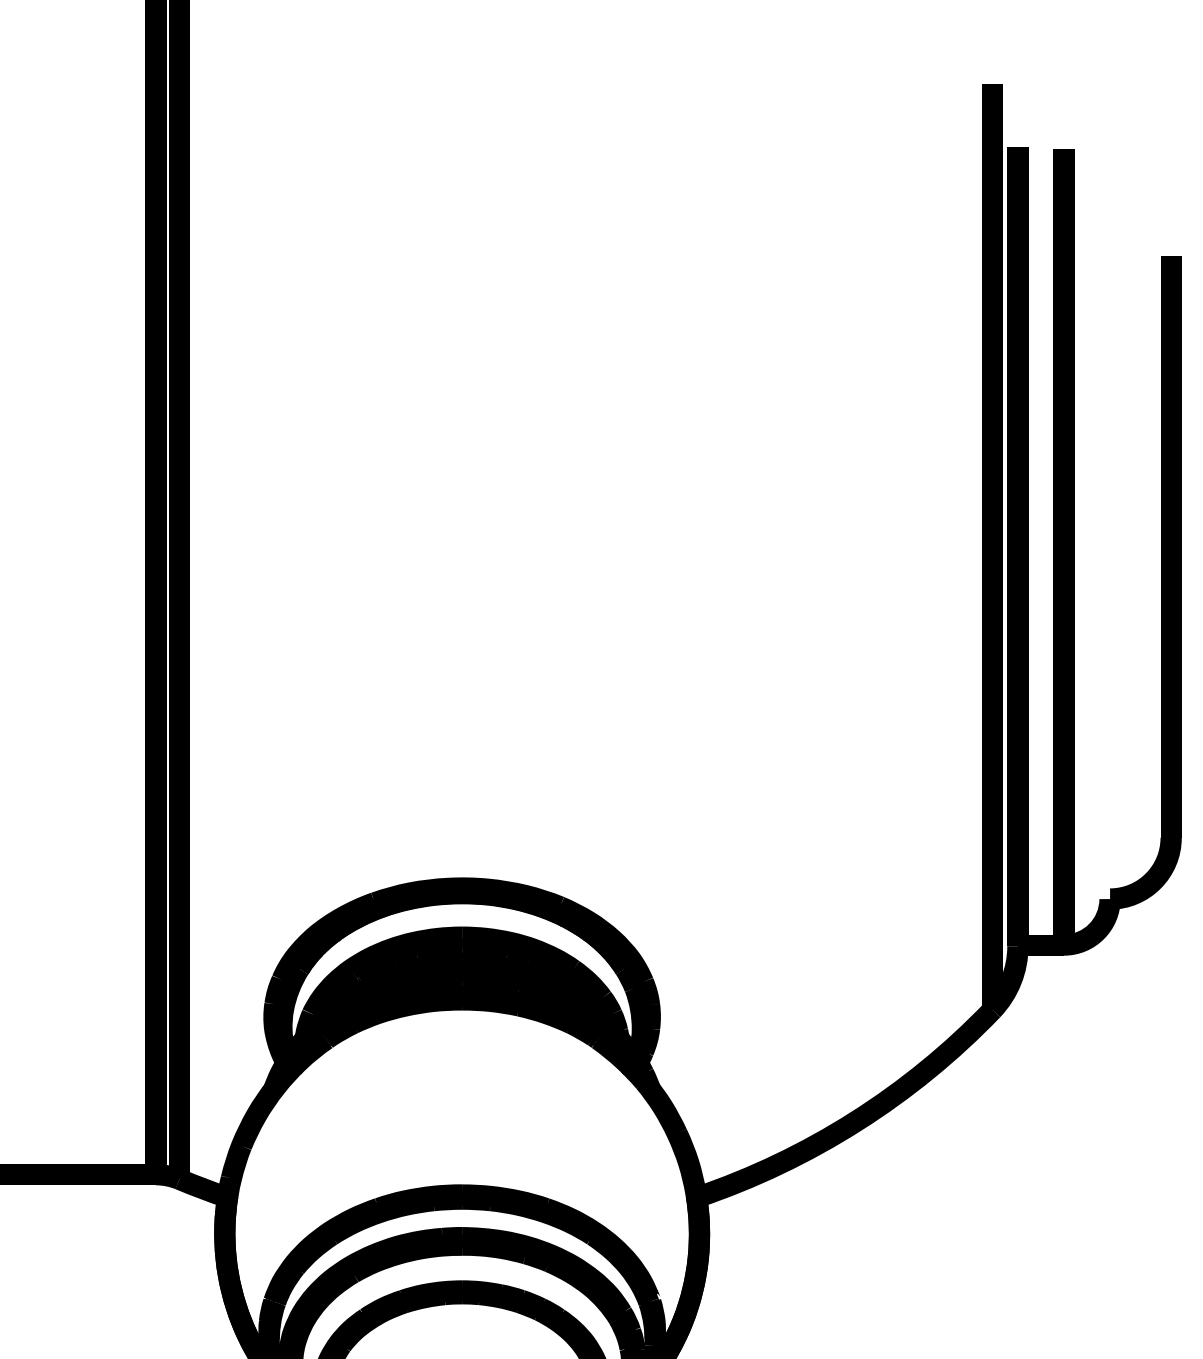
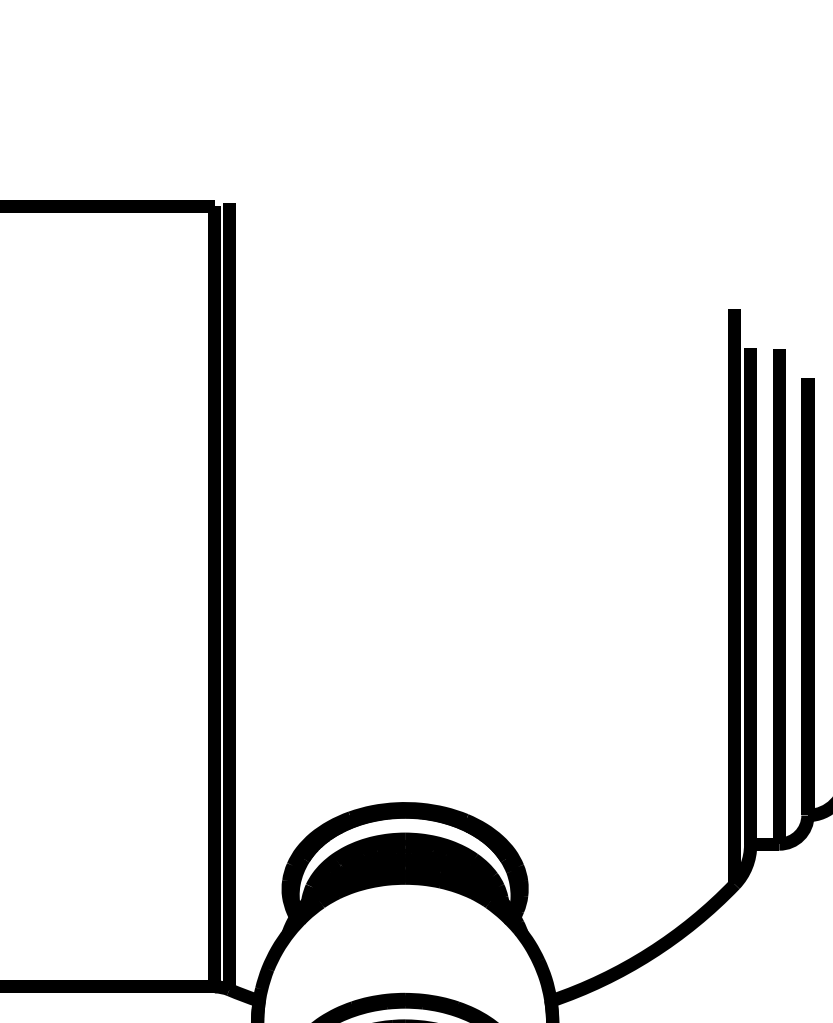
fill: (1109, 546) -> (807, 596), added

